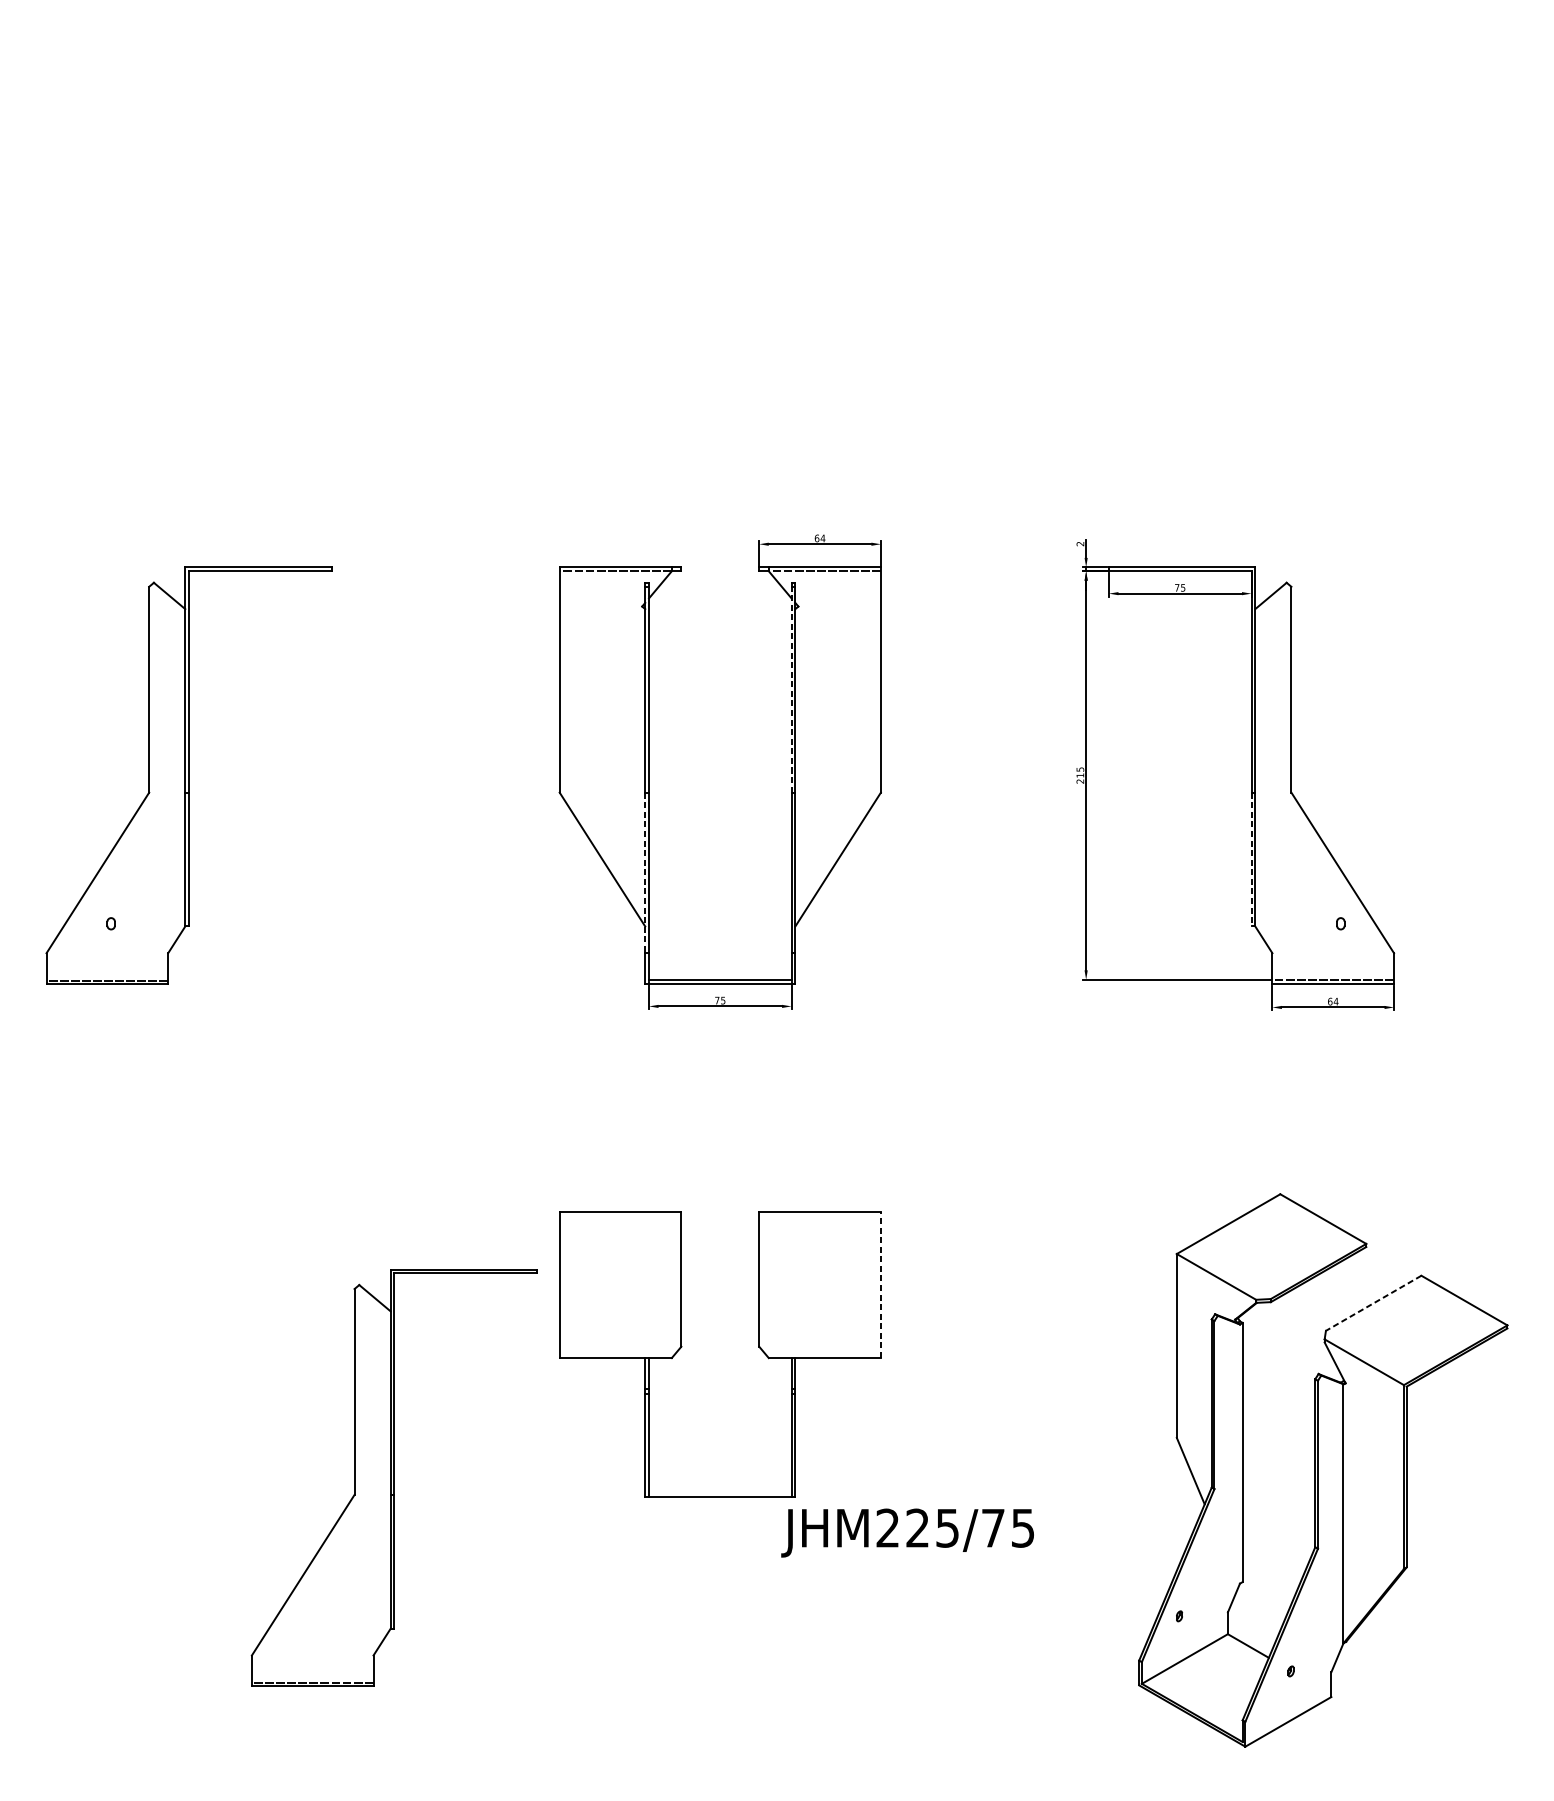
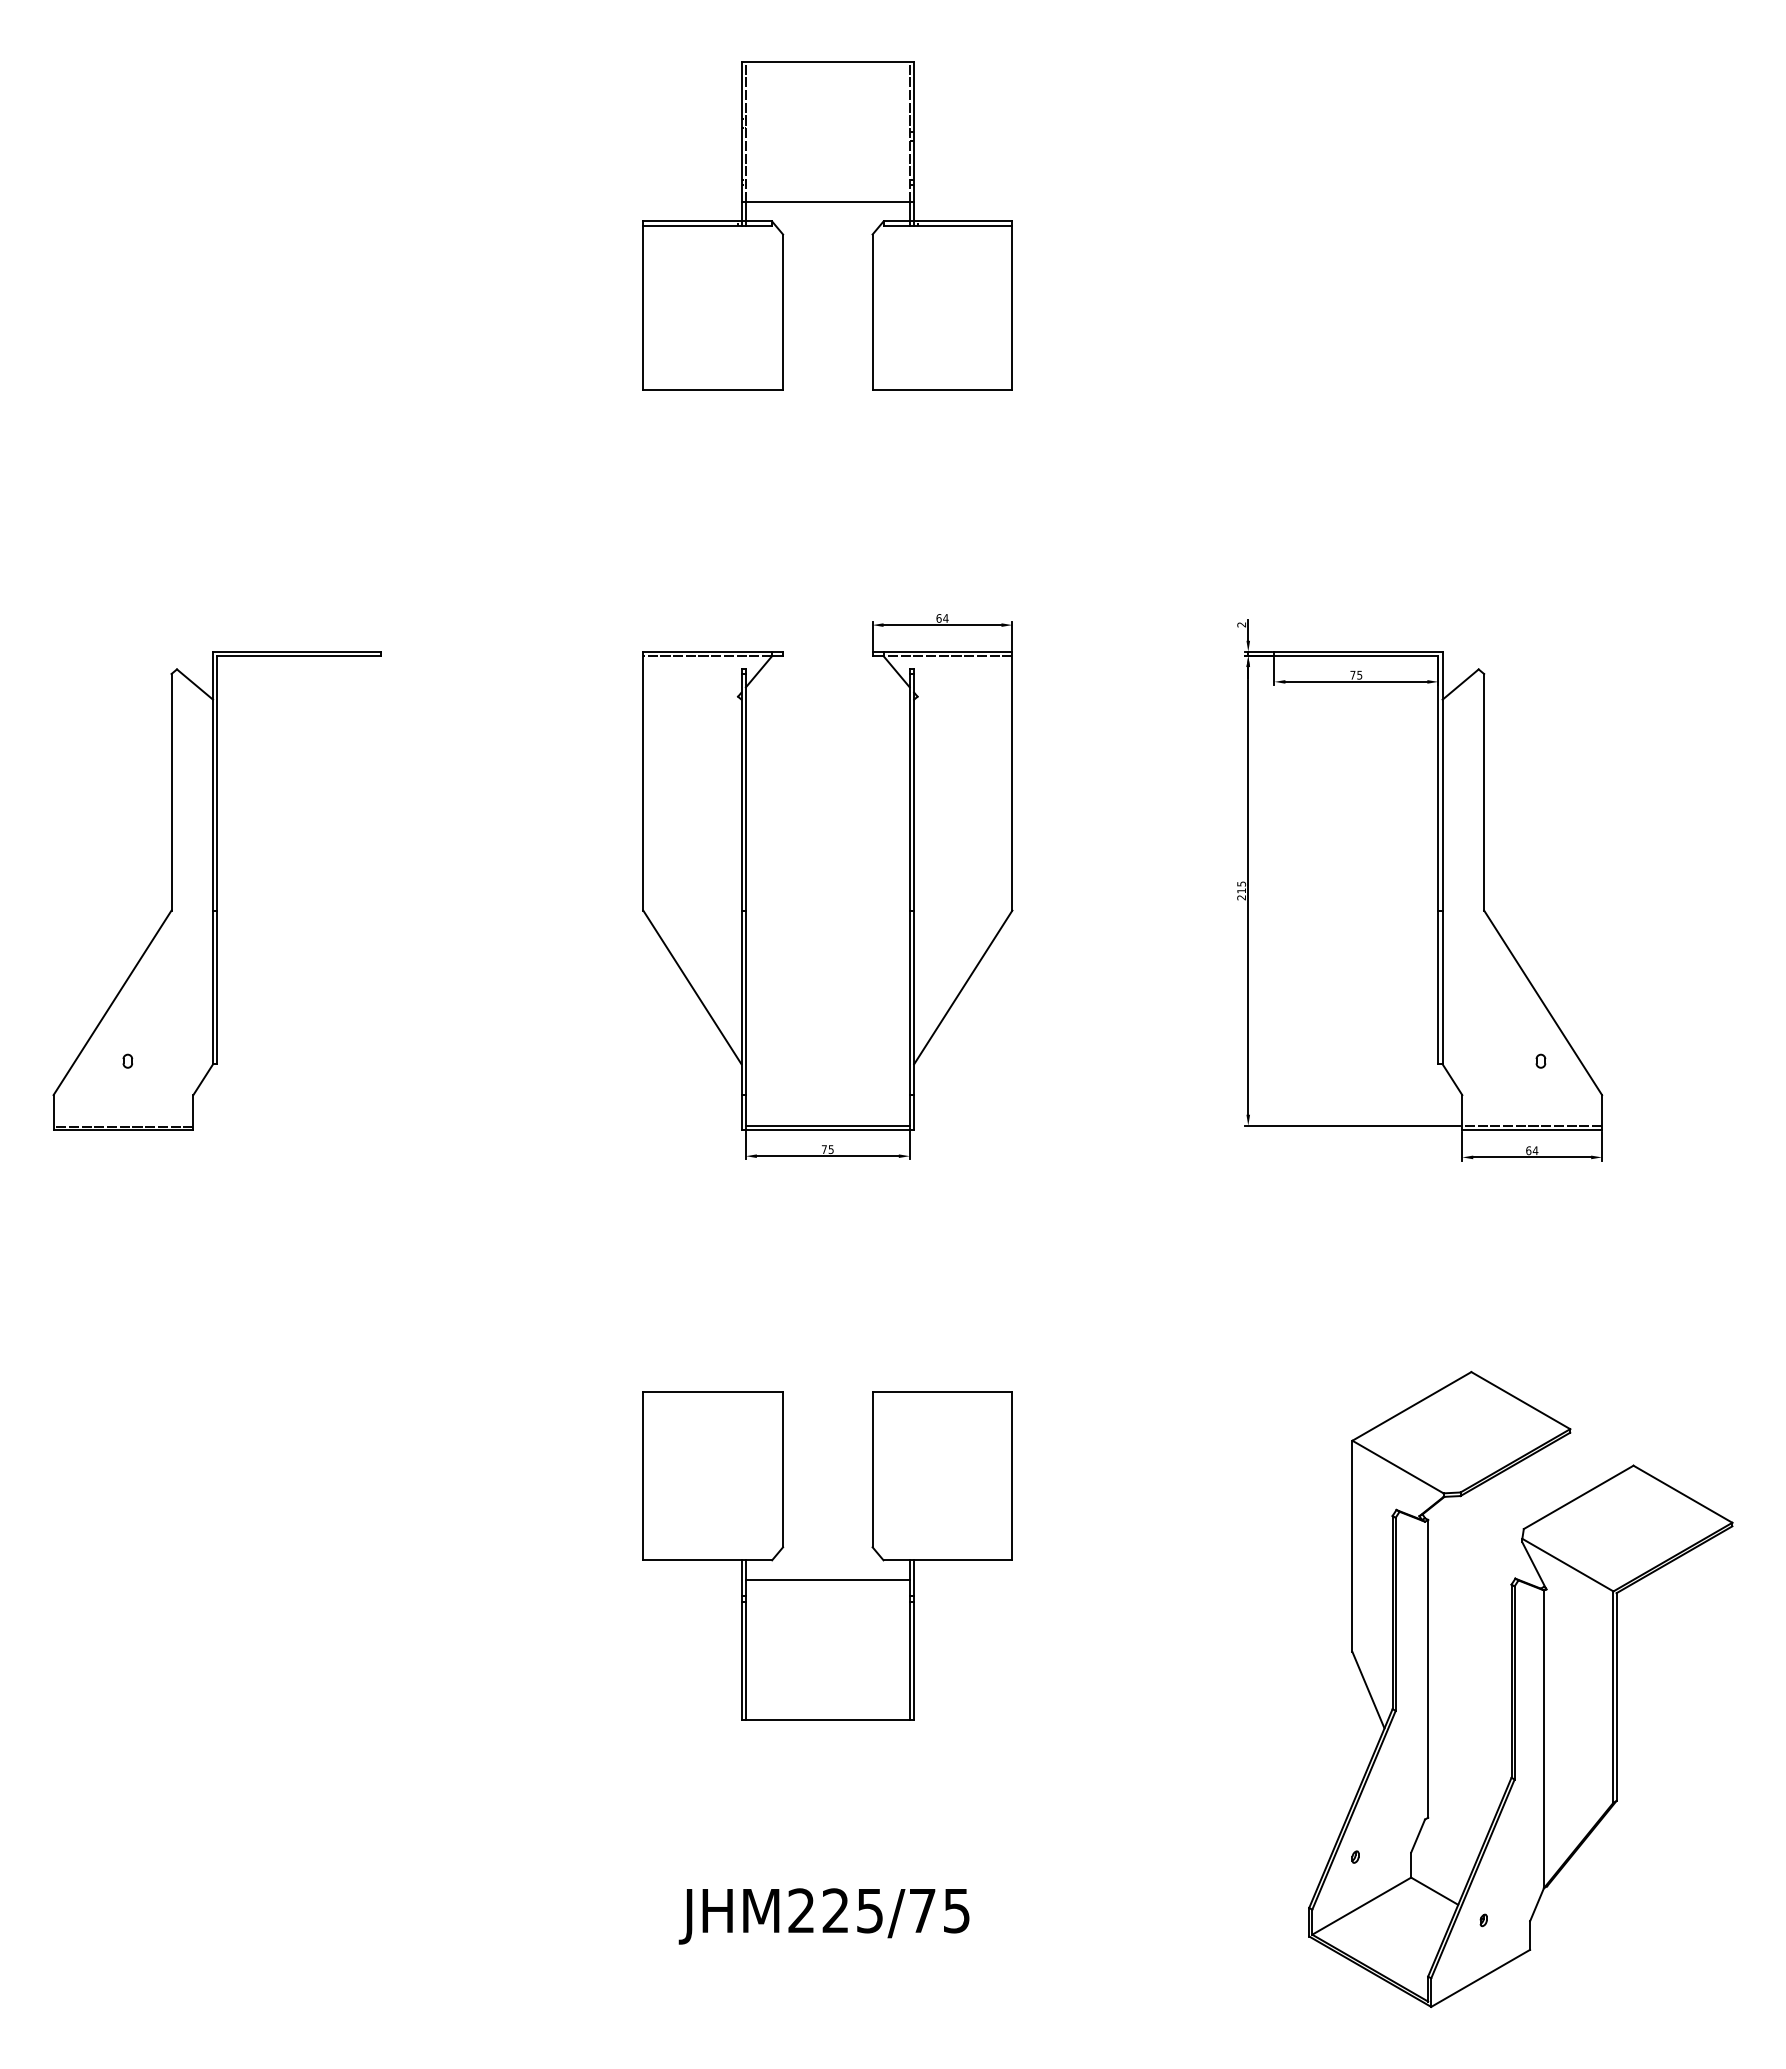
part: (720, 176) -> (827, 202), added
line: (791, 689) -> (909, 791), dashed -> solid
line: (1251, 859) -> (1438, 987), dashed -> solid
line: (645, 873) -> (741, 1003), dashed -> solid
line: (880, 1284) -> (1012, 1475), dashed -> solid
line: (1373, 1303) -> (1578, 1497), dashed -> solid
line: (720, 1374) -> (827, 1579), added
part: (393, 1477) -> (452, 1697), removed
text: (907, 1533) -> (823, 1916), moved

